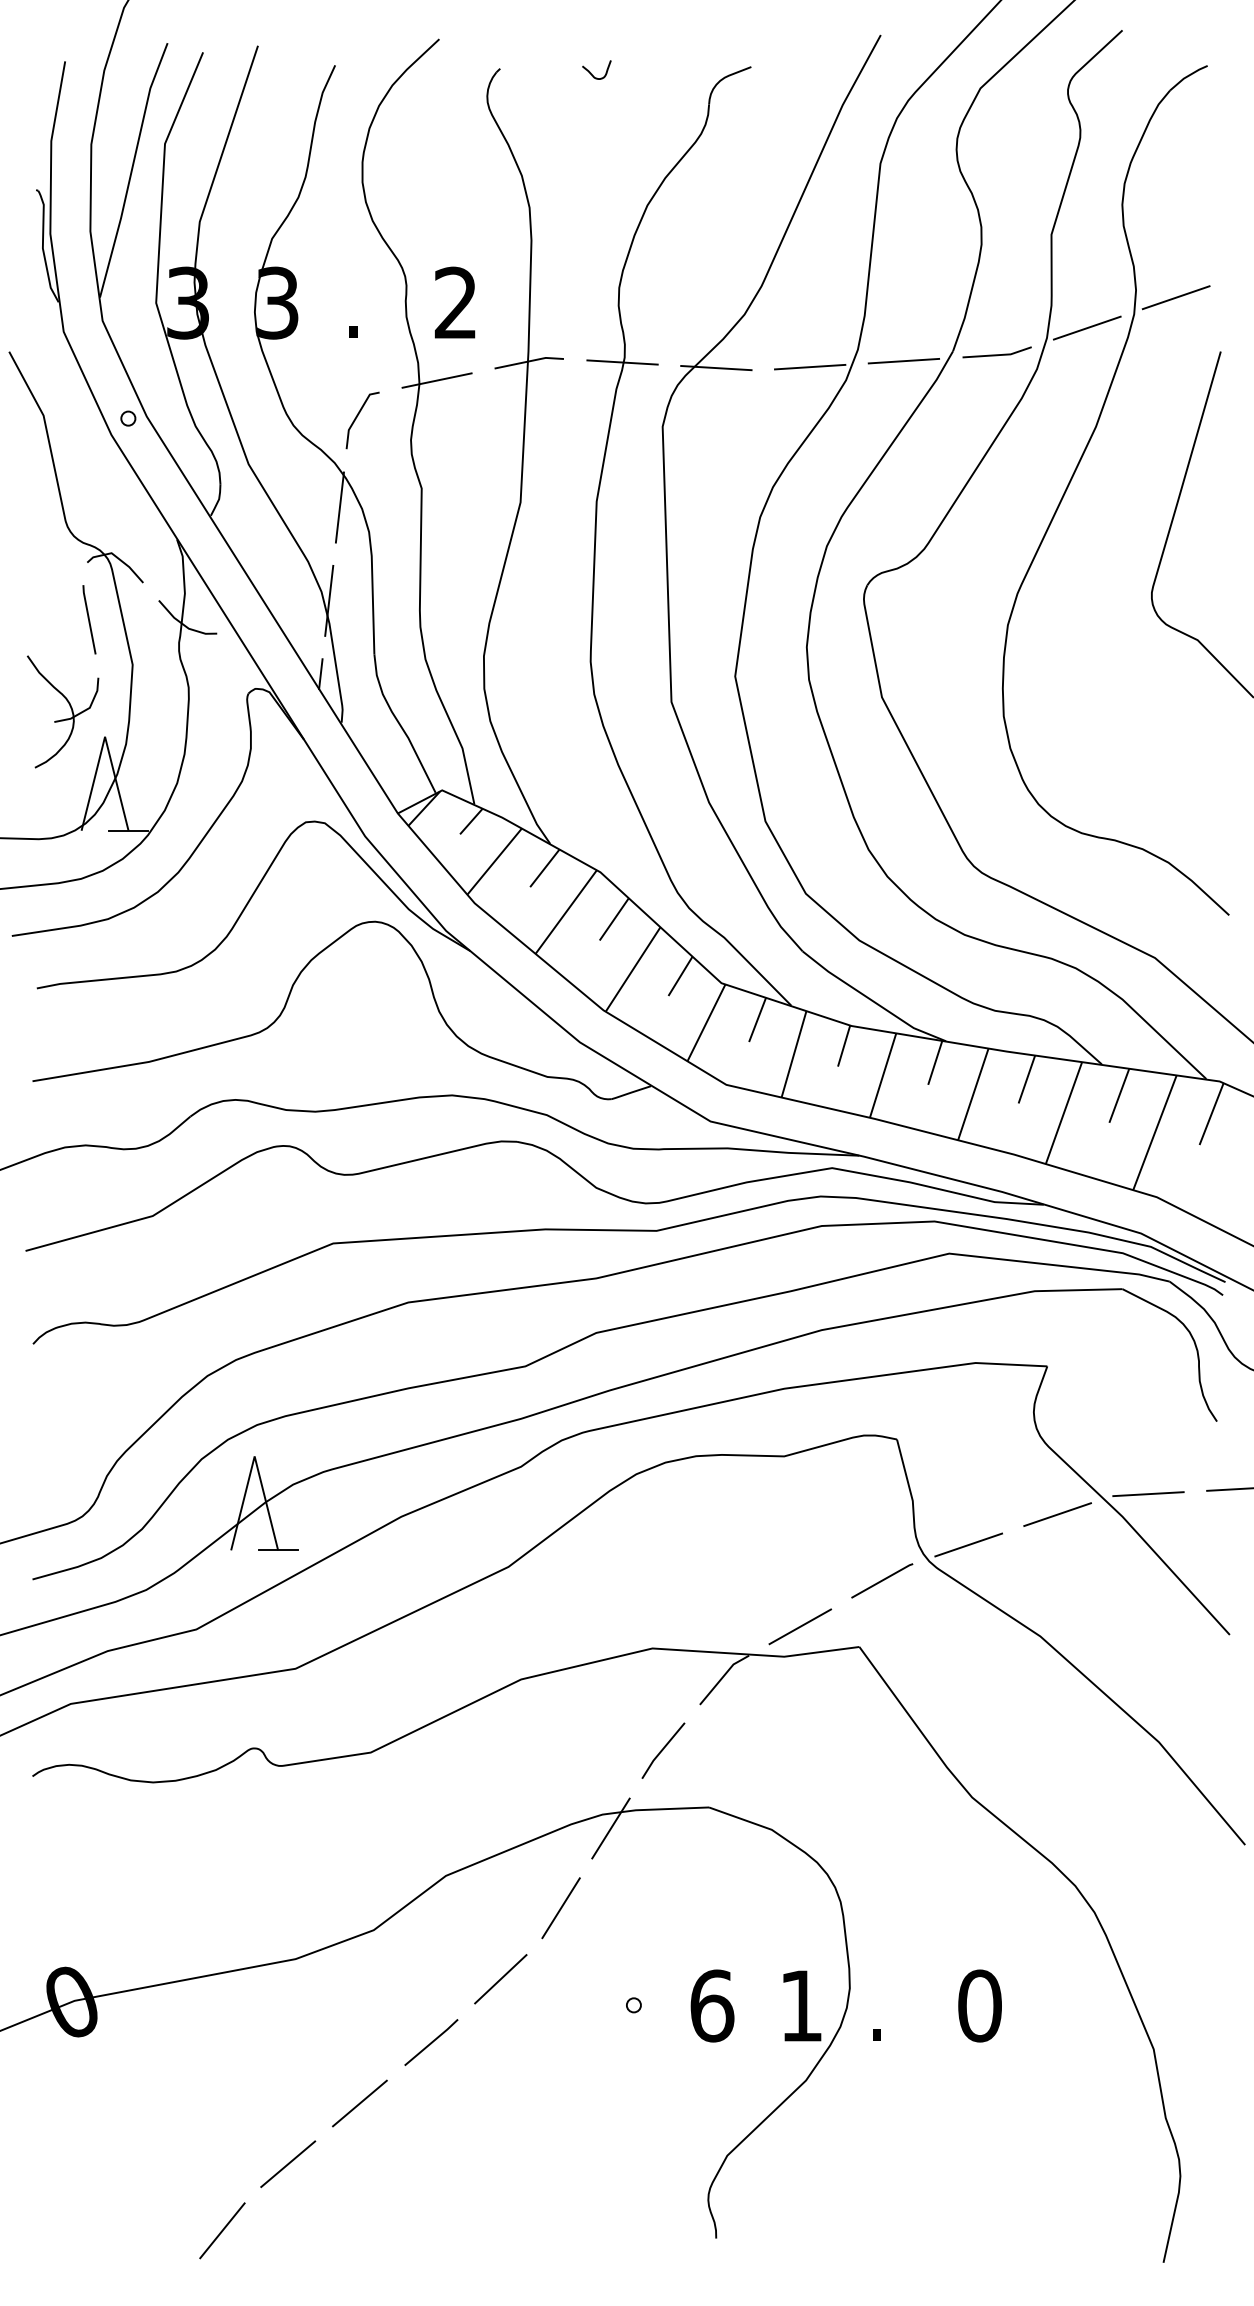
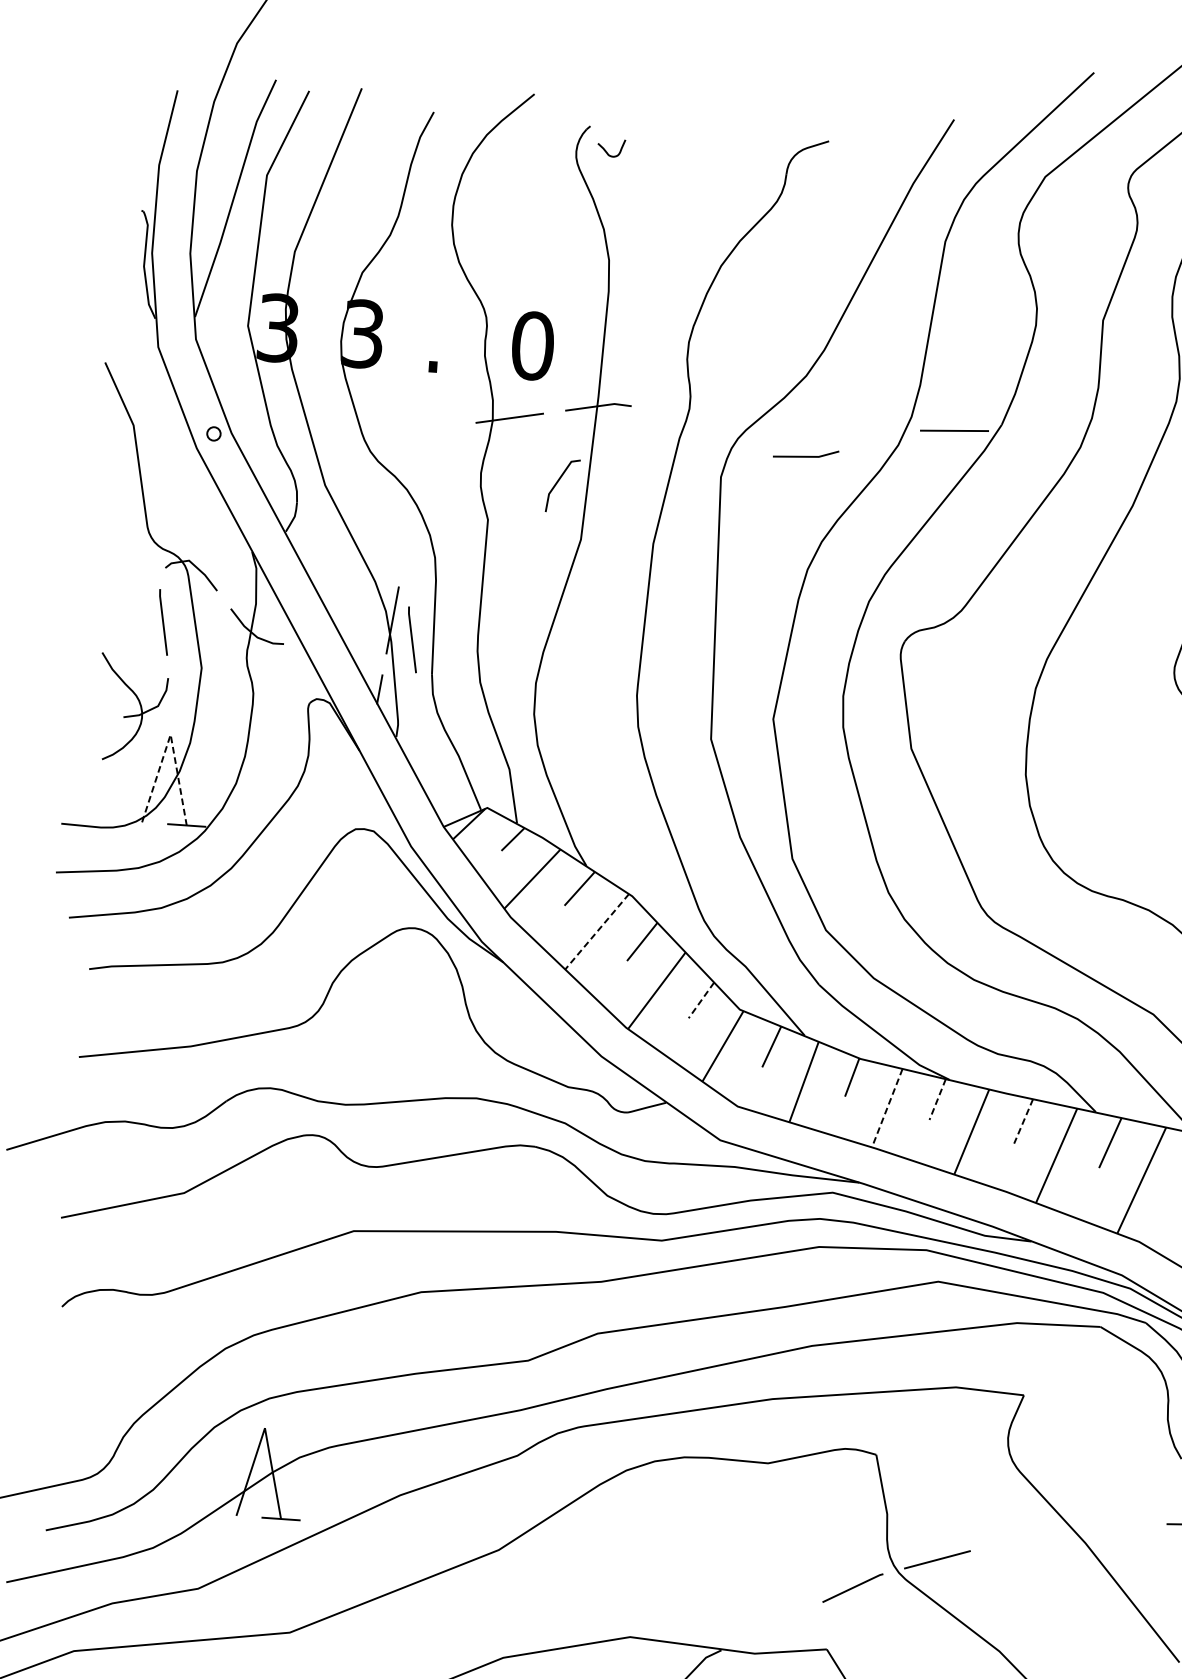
curve: (590, 71) -> (605, 149), moved
text: (455, 302) -> (532, 345), 2 -> 0
line: (1086, 327) -> (1130, 411), removed
line: (996, 354) -> (805, 456), moved
line: (622, 362) -> (687, 413), removed
line: (809, 366) -> (864, 429), removed
line: (716, 368) -> (775, 425), removed
line: (357, 417) -> (558, 482), moved
line: (339, 507) -> (408, 532), removed
line: (351, 619) -> (412, 639), added
line: (105, 736) -> (171, 734), solid -> dashed
line: (566, 912) -> (597, 932), solid -> dashed
line: (680, 976) -> (701, 1000), solid -> dashed
line: (935, 1063) -> (937, 1100), solid -> dashed
line: (882, 1076) -> (886, 1108), solid -> dashed
line: (1026, 1079) -> (1023, 1121), solid -> dashed
line: (1148, 1494) -> (1111, 1523), removed
line: (1057, 1514) -> (1023, 1536), removed
line: (800, 1626) -> (772, 1626), removed

